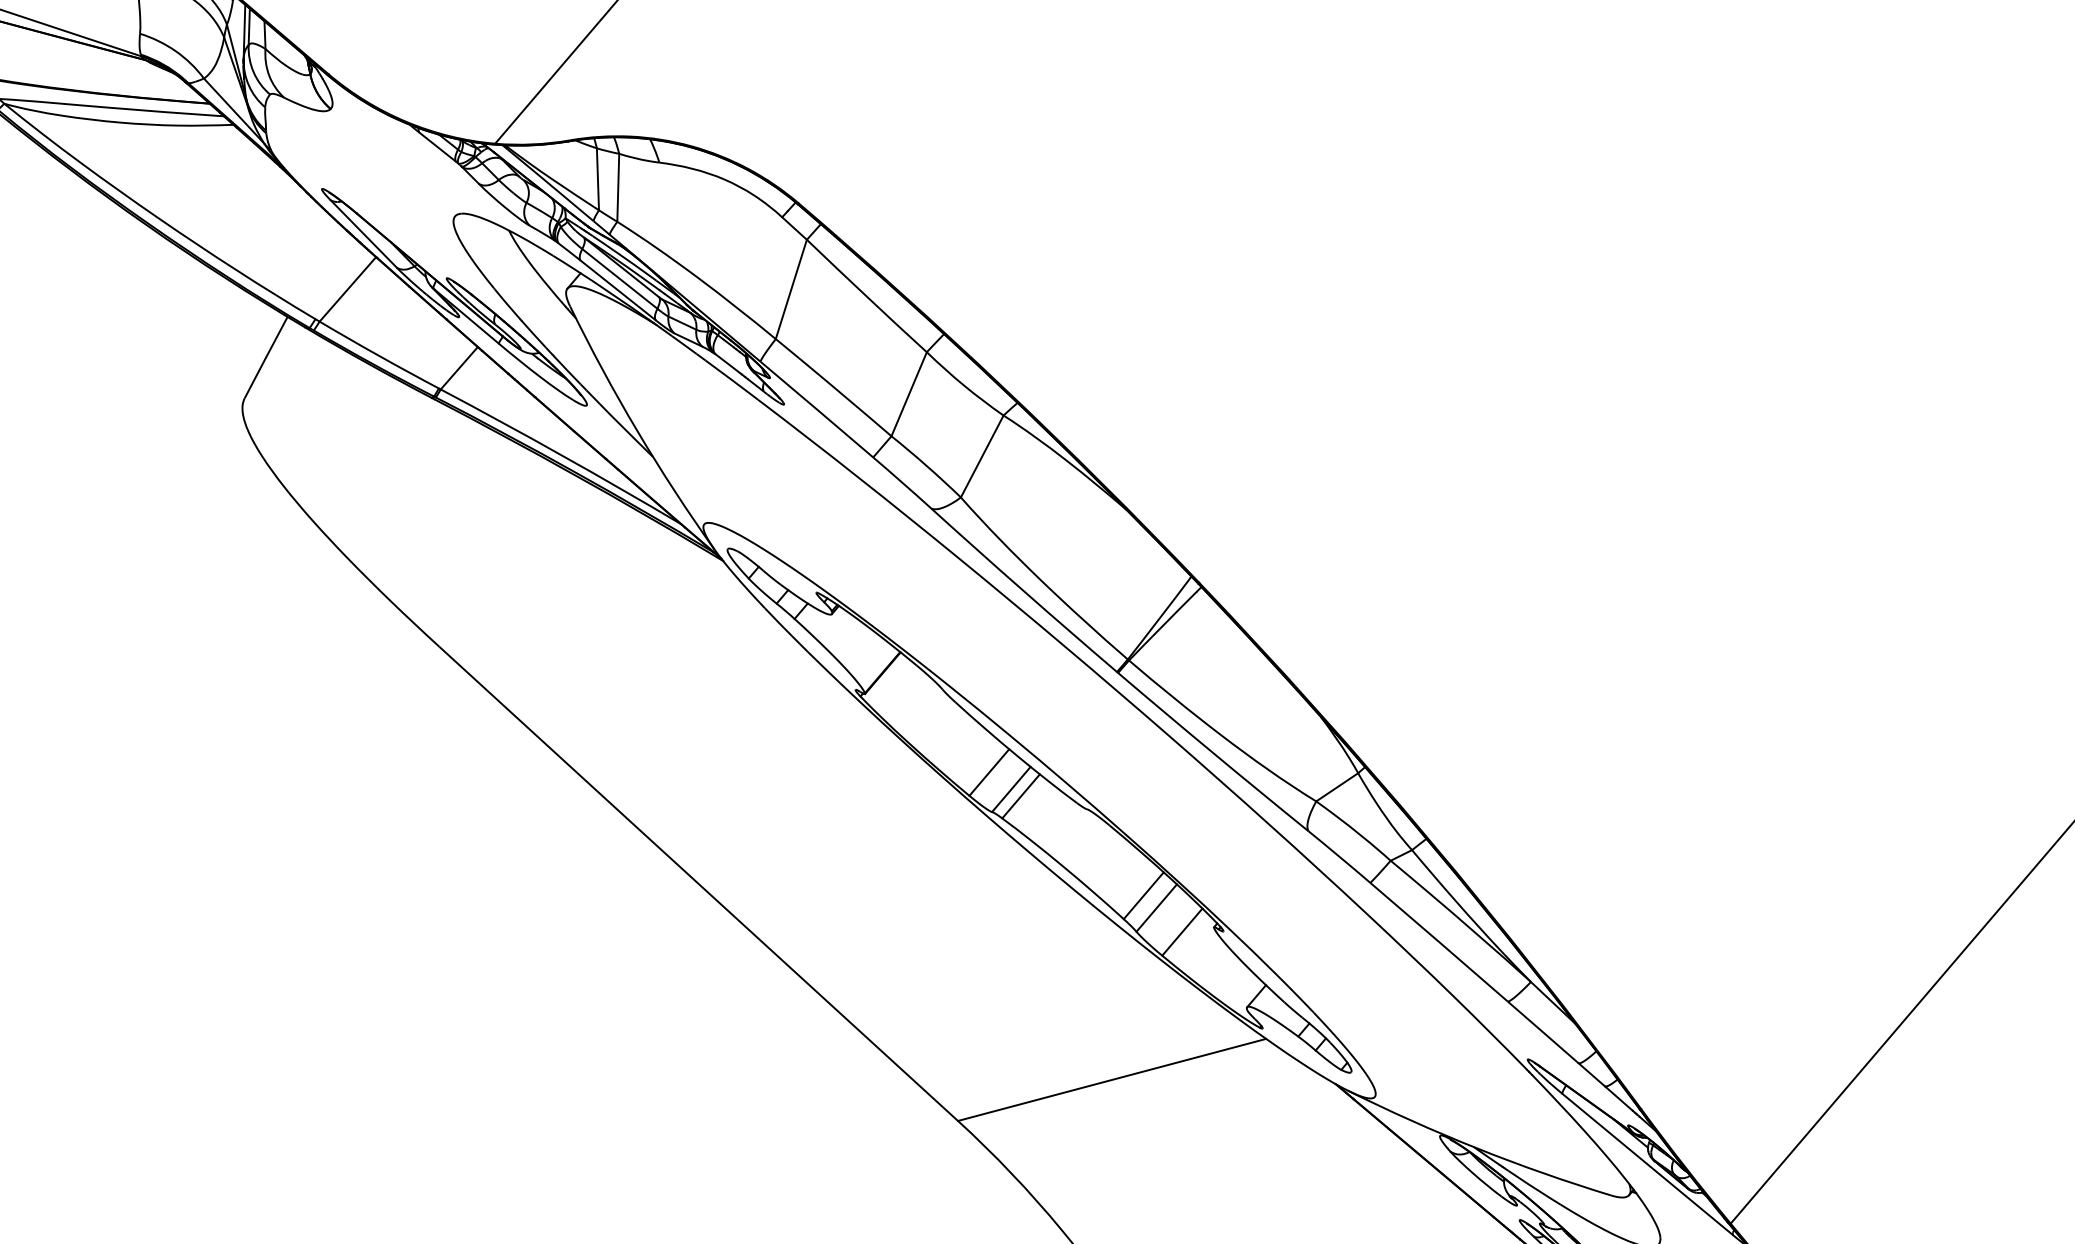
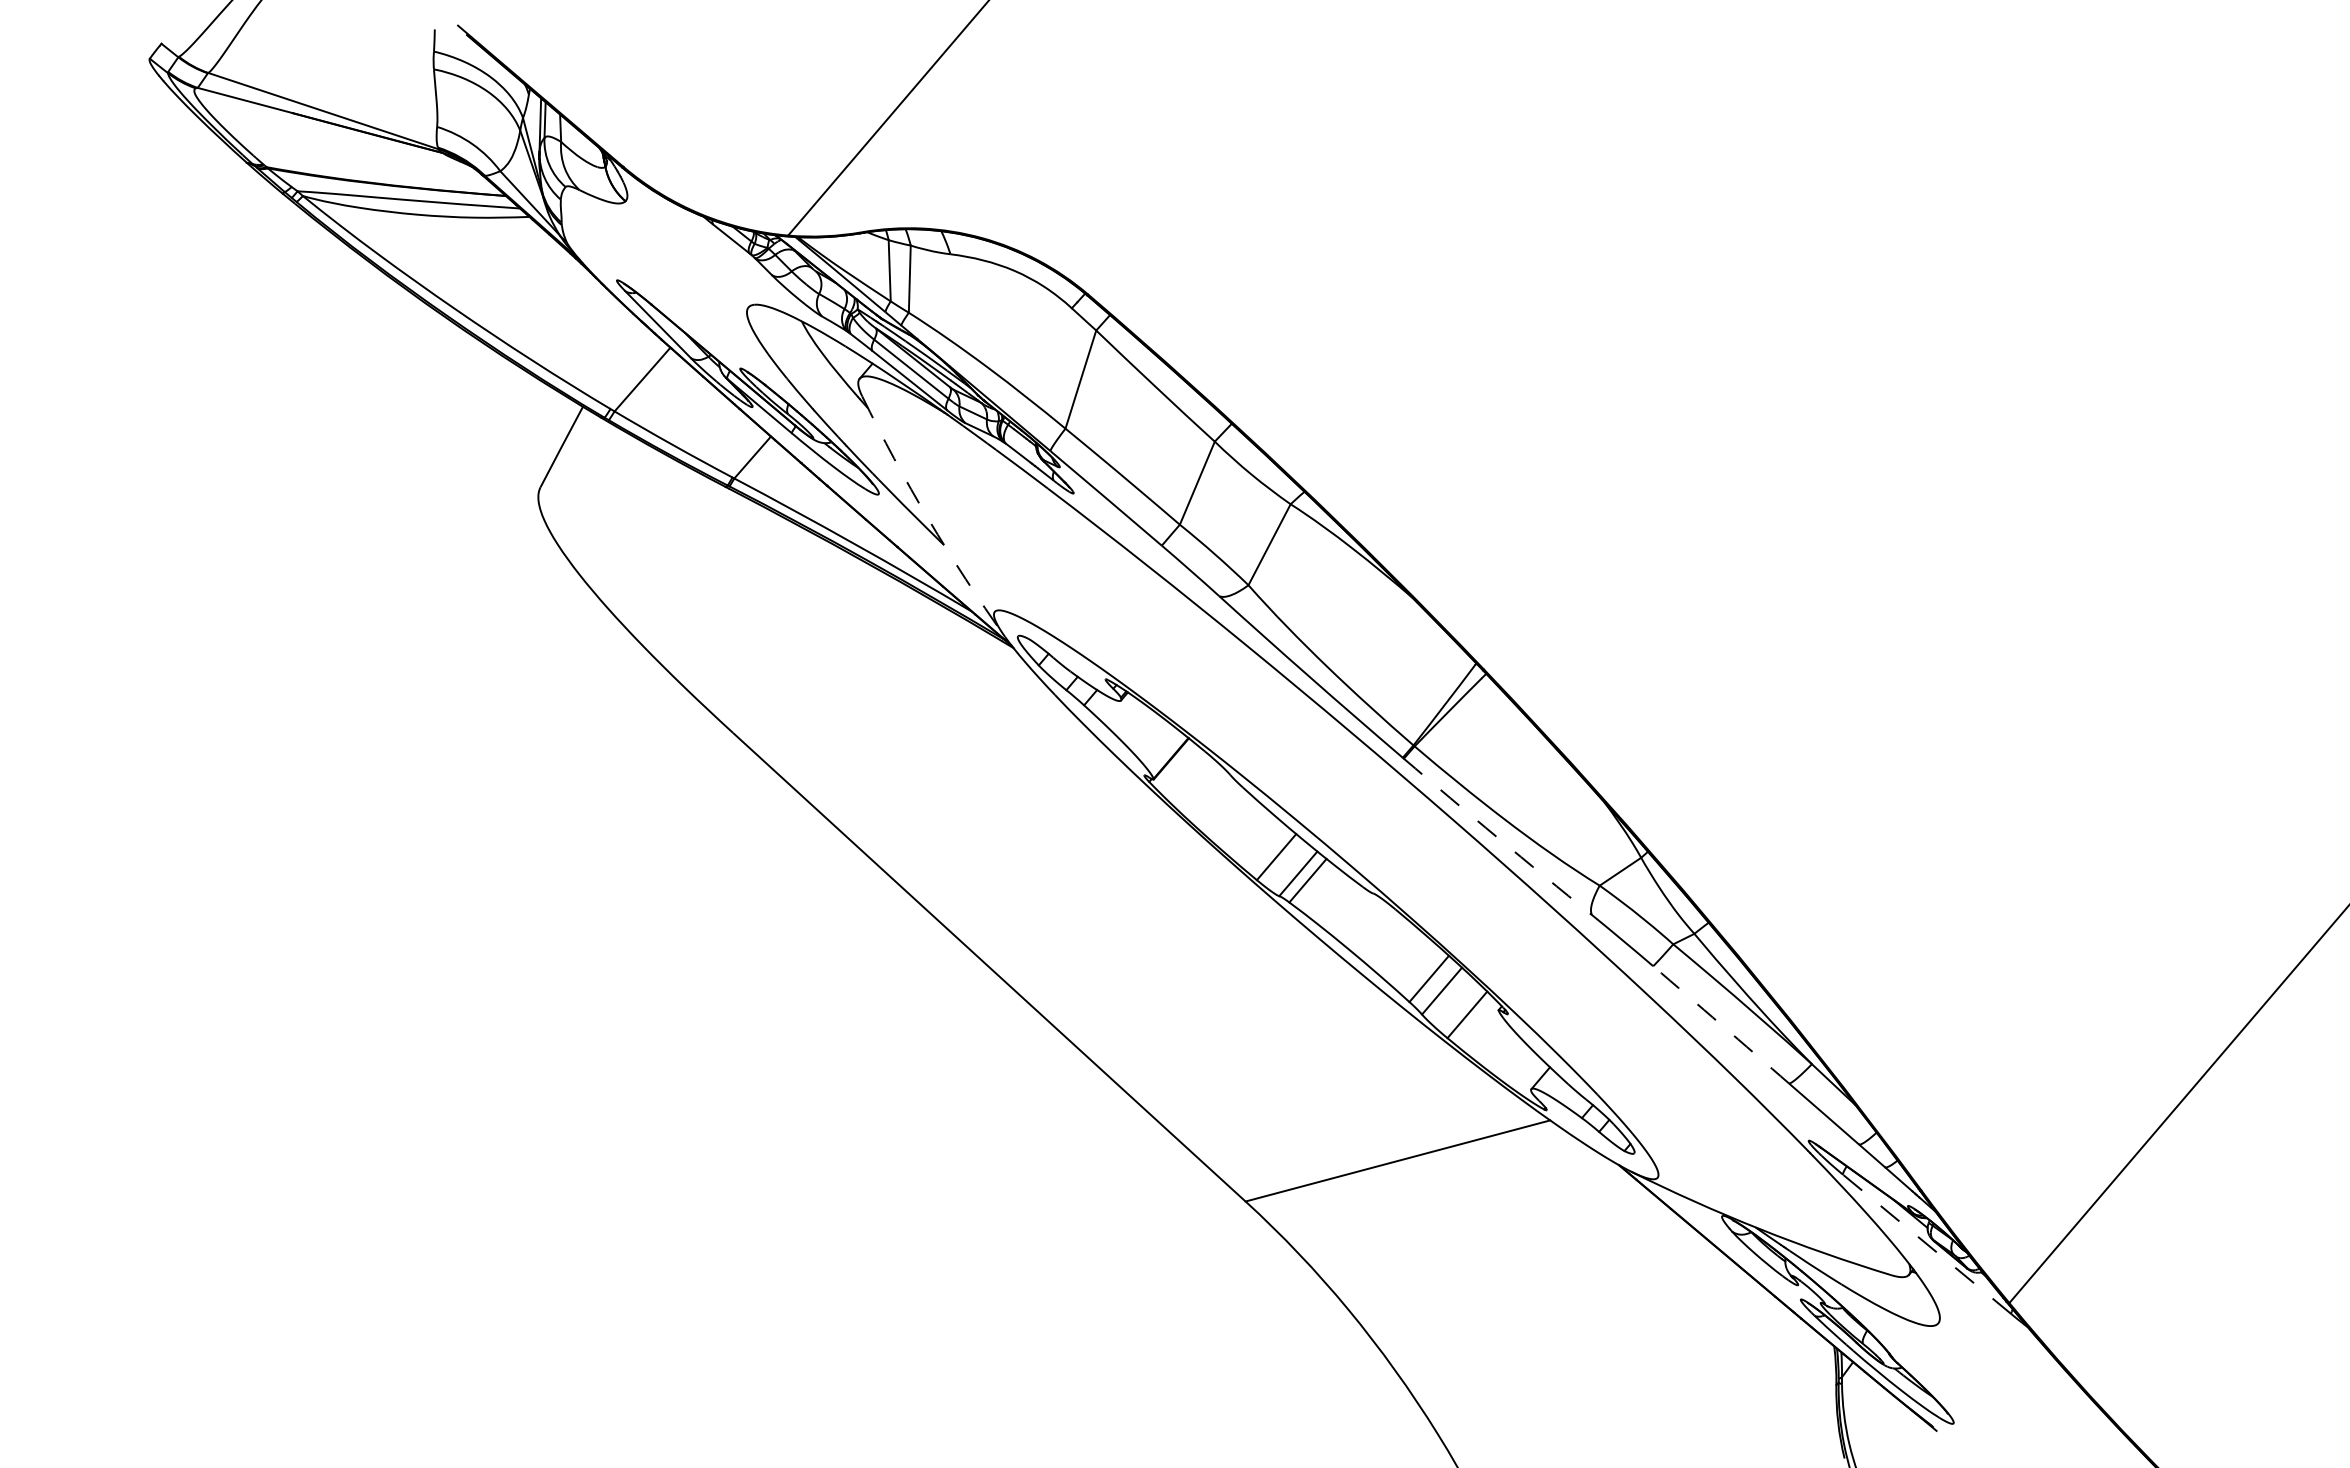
arc: (637, 430) -> (928, 519), solid -> dashed
arc: (1212, 752) -> (1497, 837), solid -> dashed
arc: (1439, 941) -> (1721, 1024), solid -> dashed
line: (1646, 1164) -> (1926, 1244), solid -> dashed

